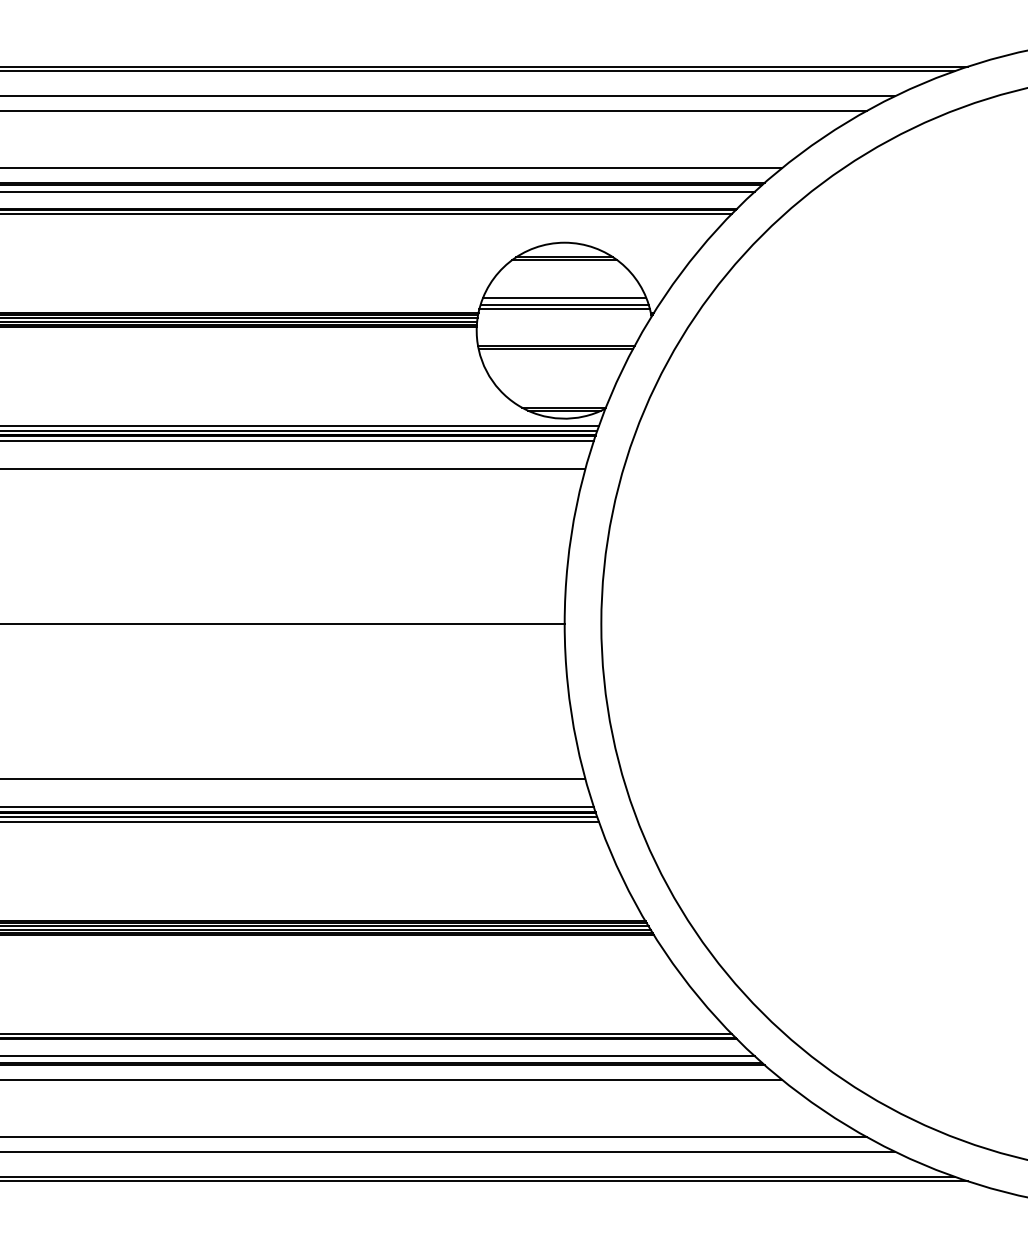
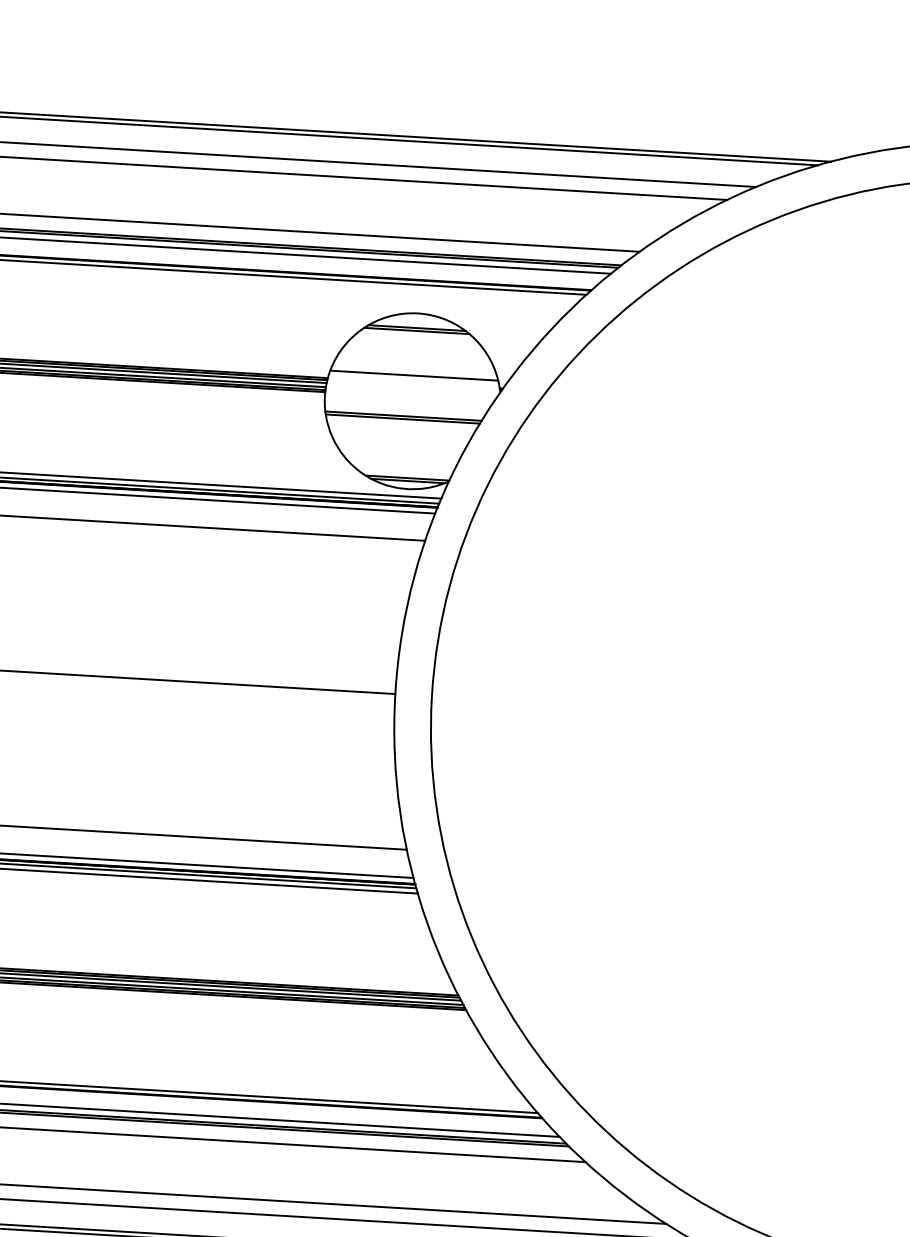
line: (564, 297) -> (414, 368), removed
line: (564, 309) -> (413, 380), removed

